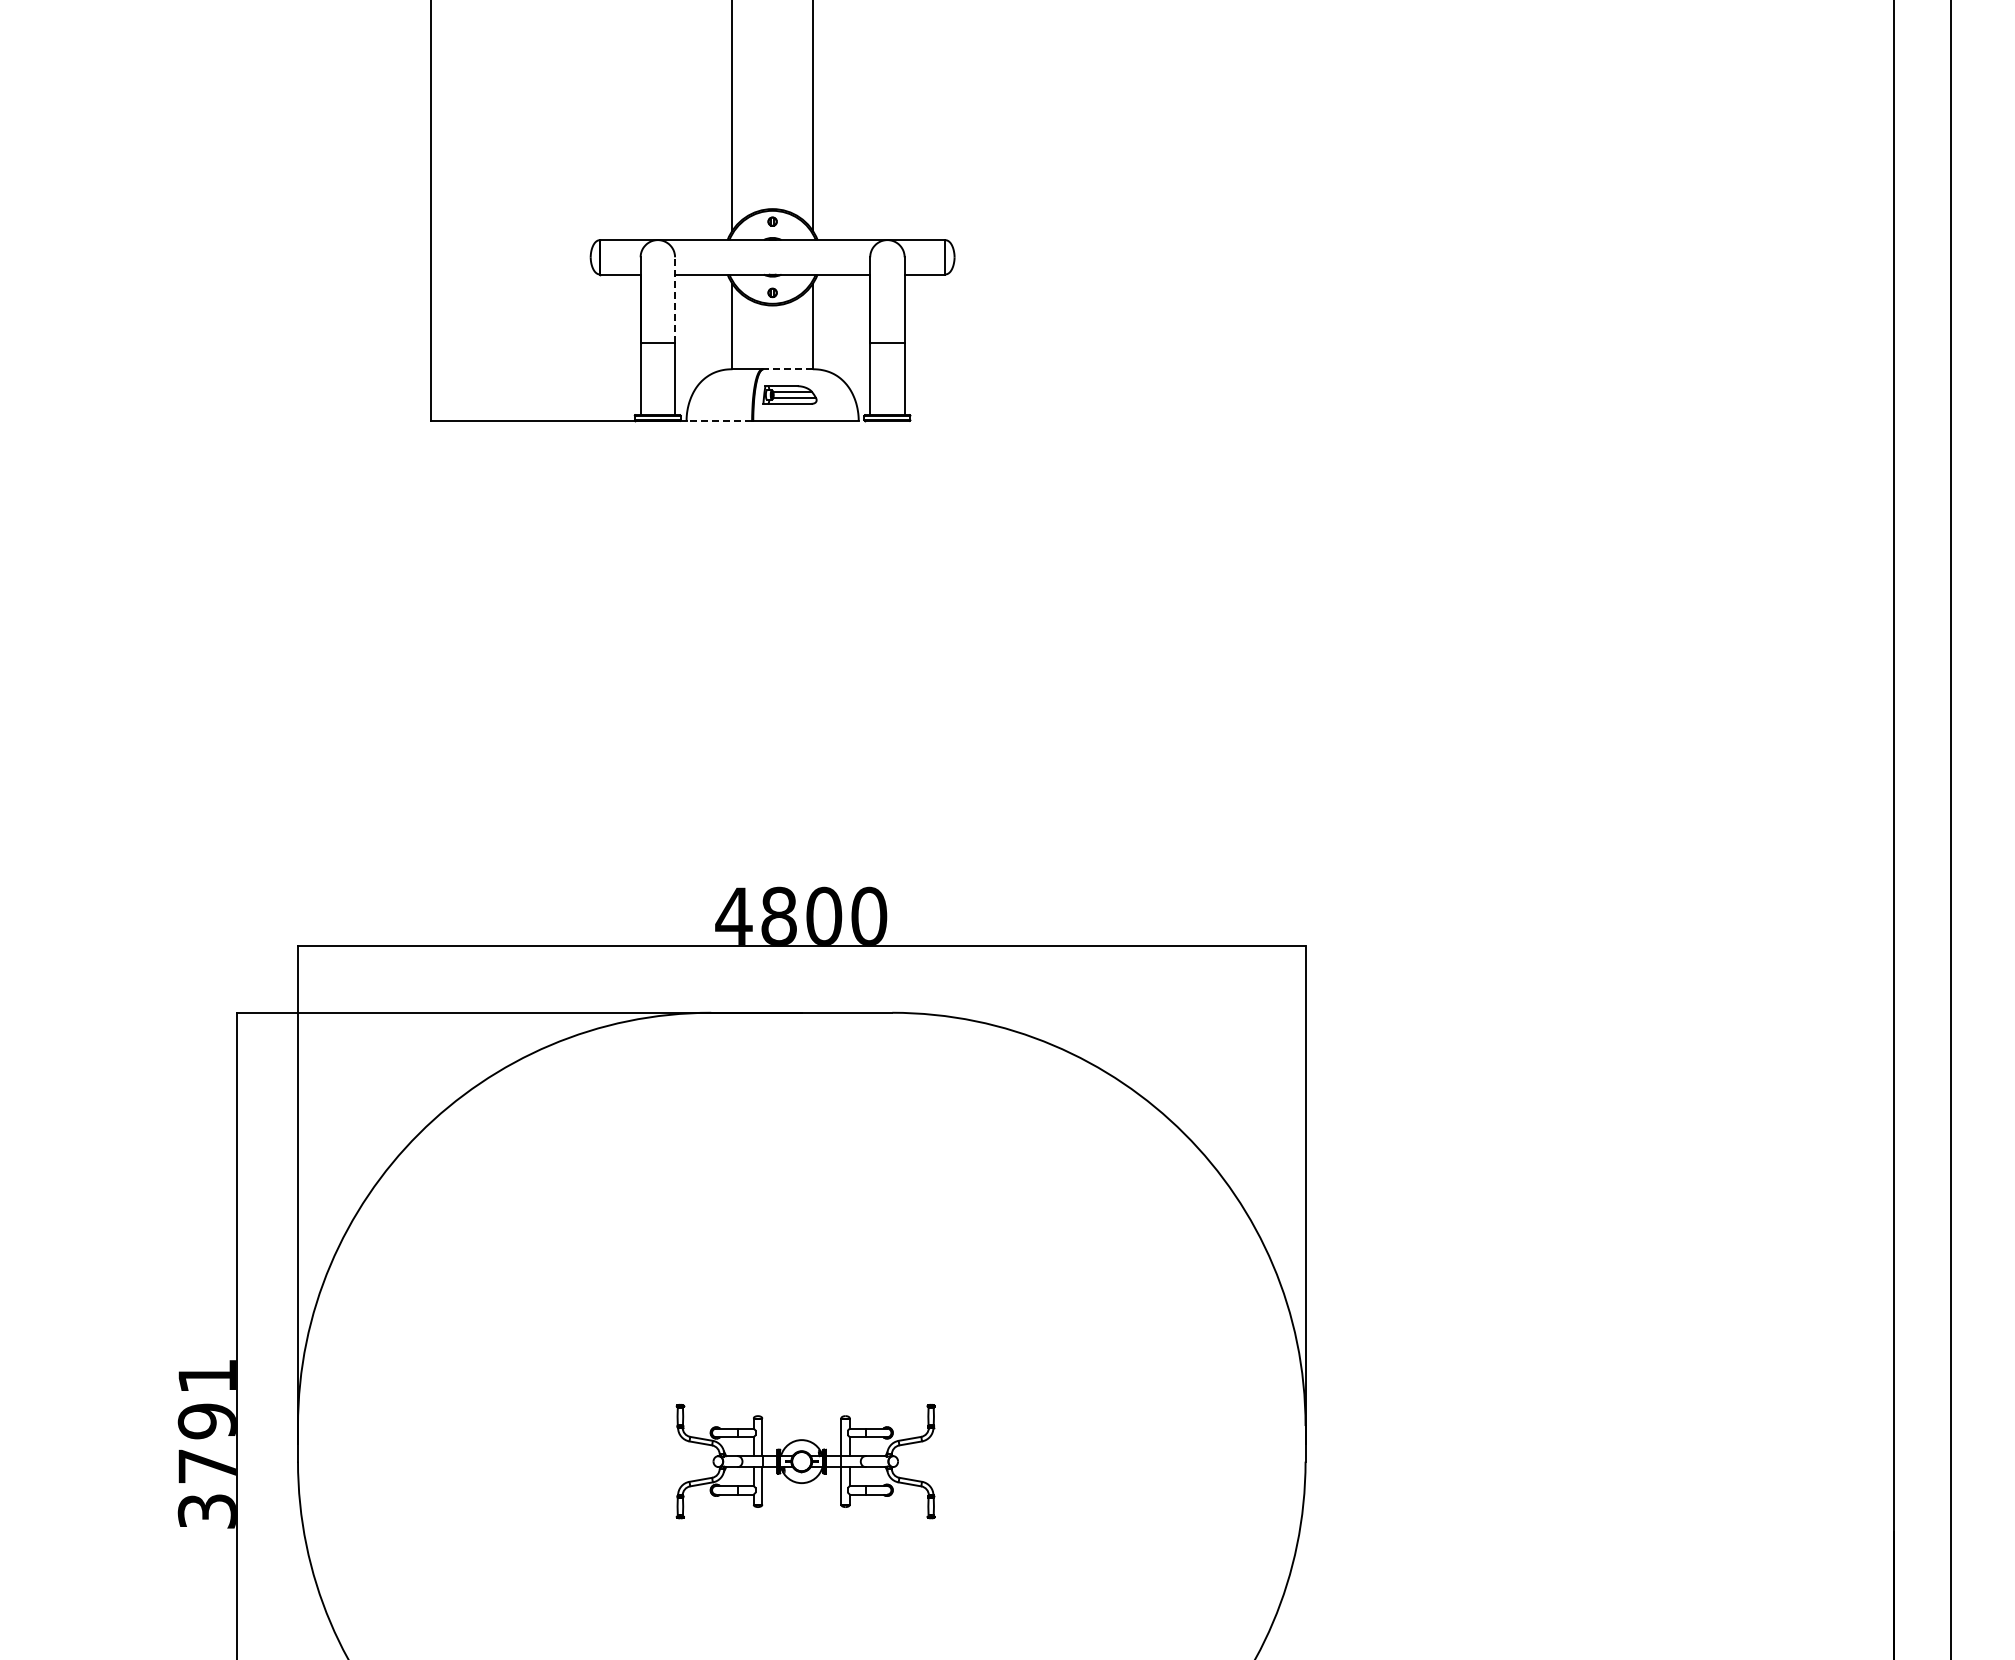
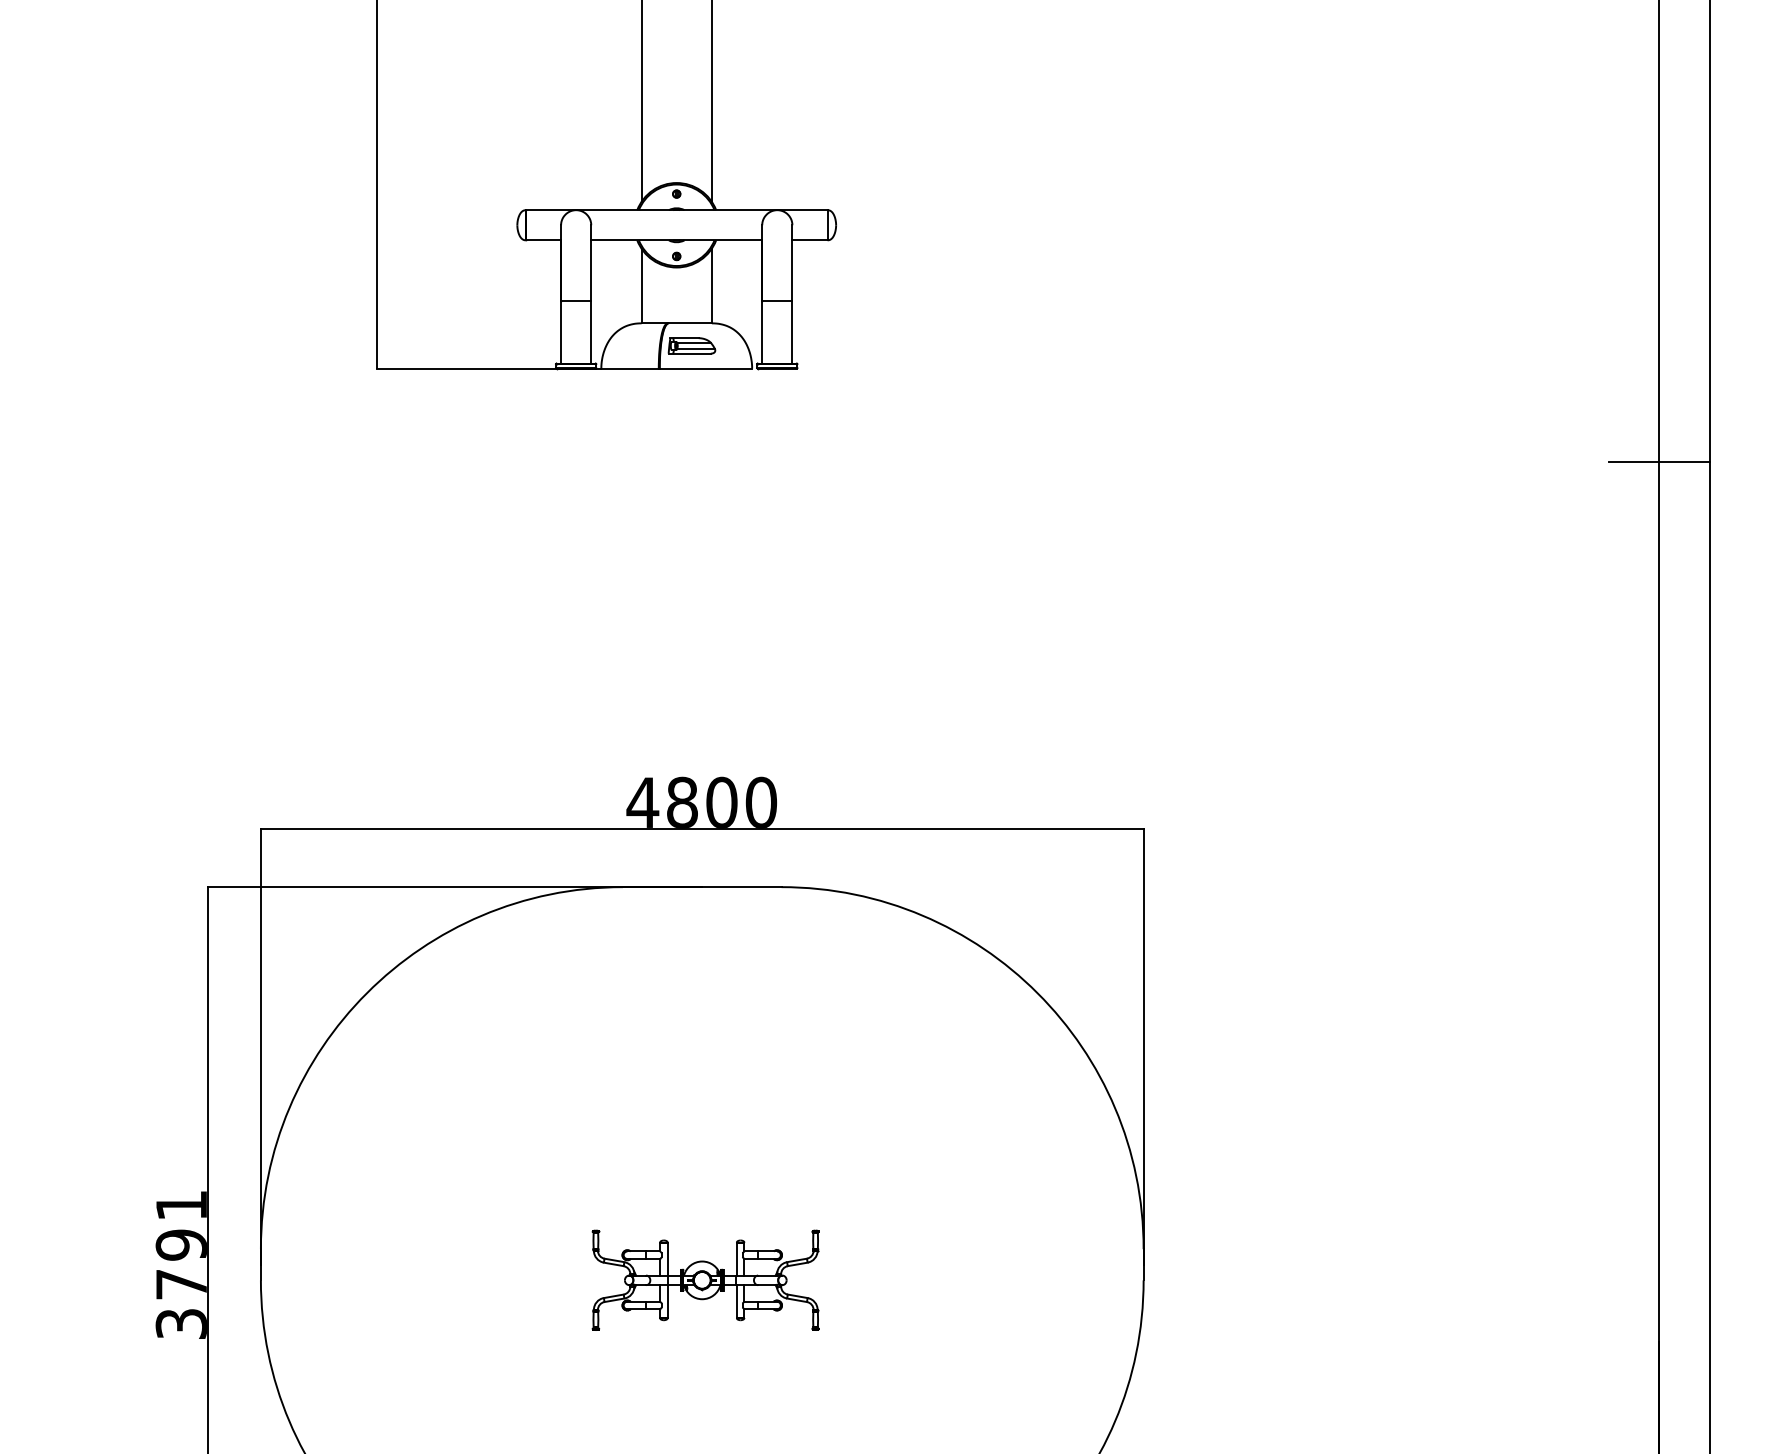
line: (675, 299) -> (591, 262), dashed -> solid
line: (787, 369) -> (689, 323), dashed -> solid
line: (719, 420) -> (630, 368), dashed -> solid
line: (1893, 528) -> (1658, 462), added

